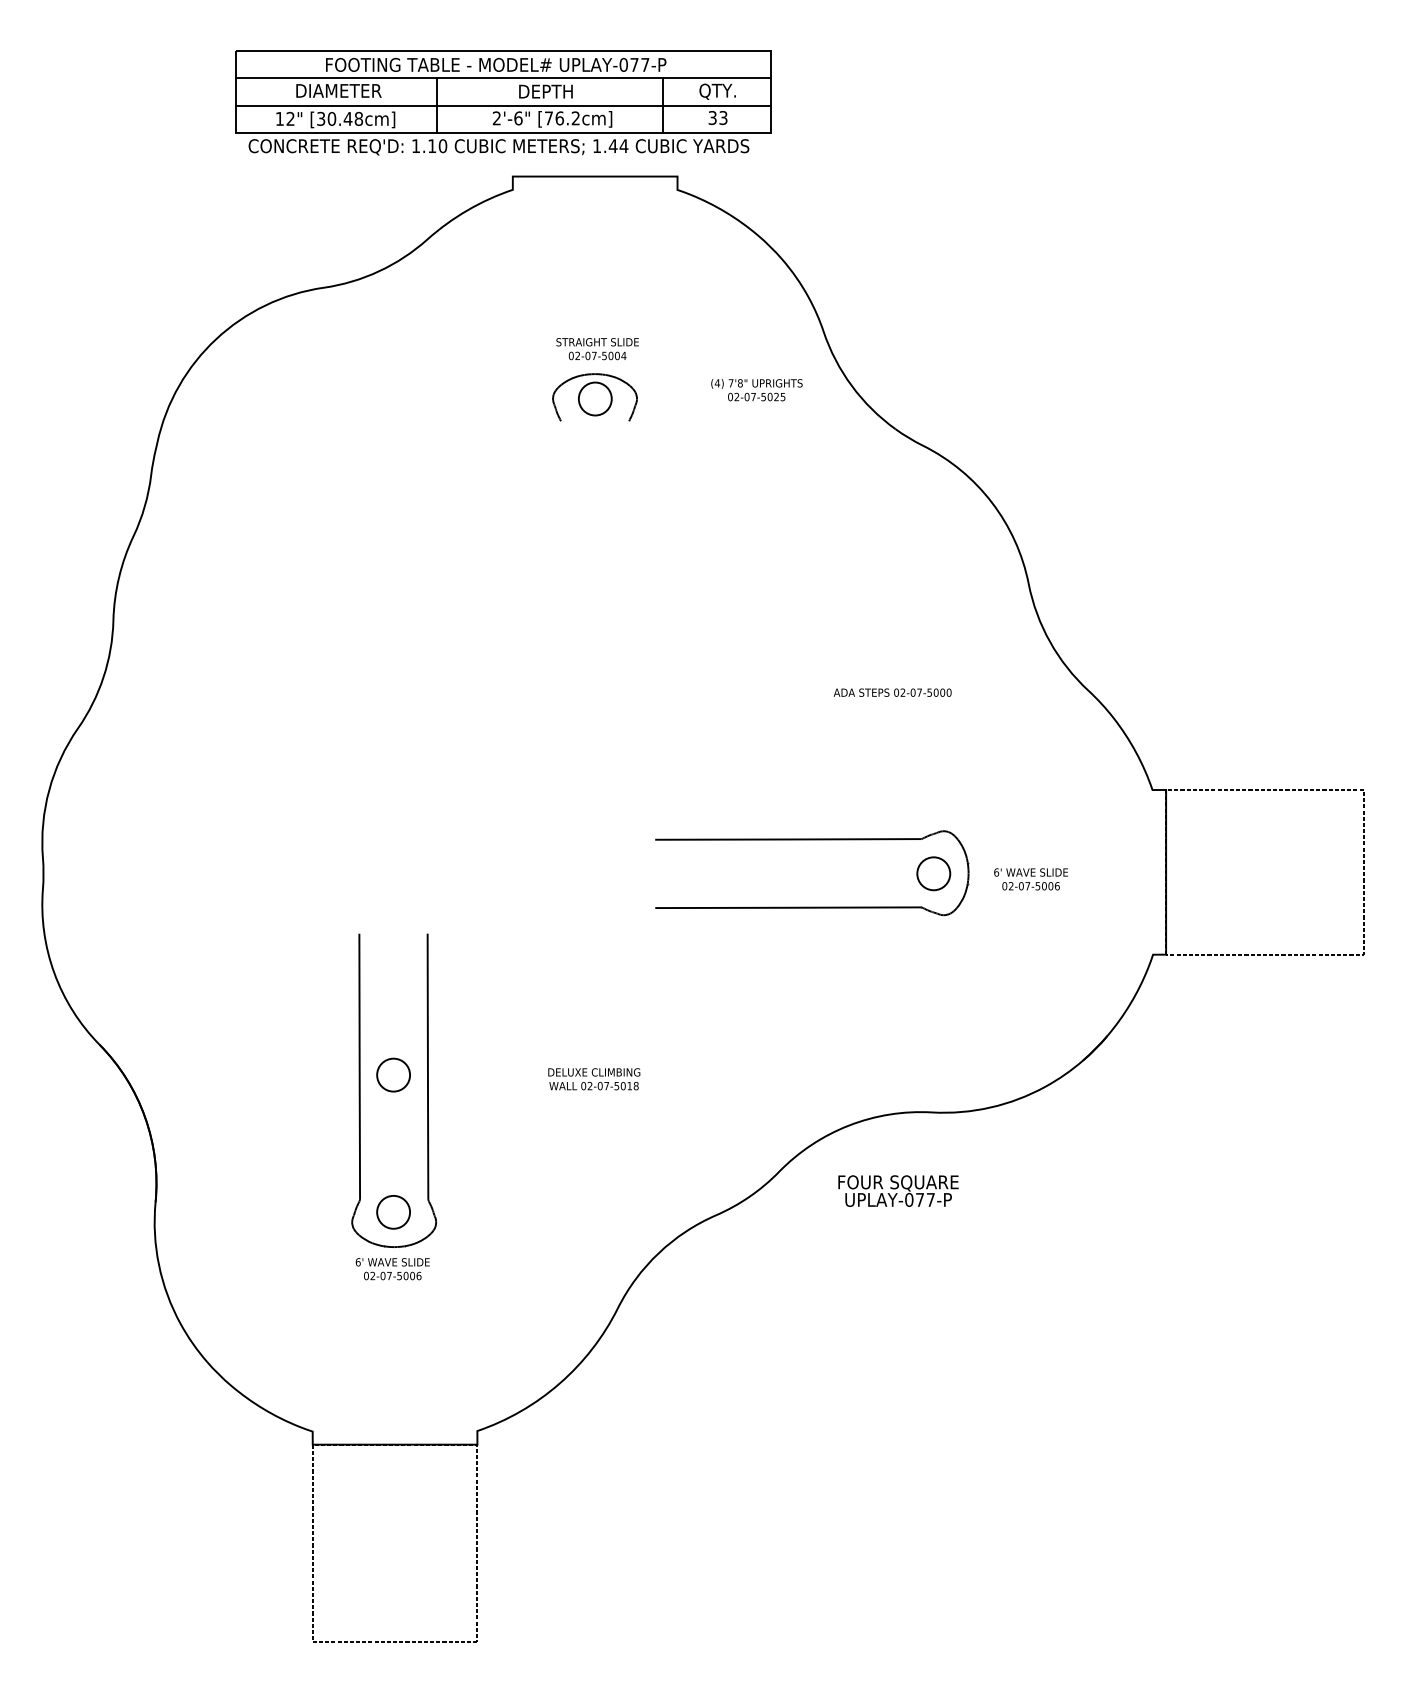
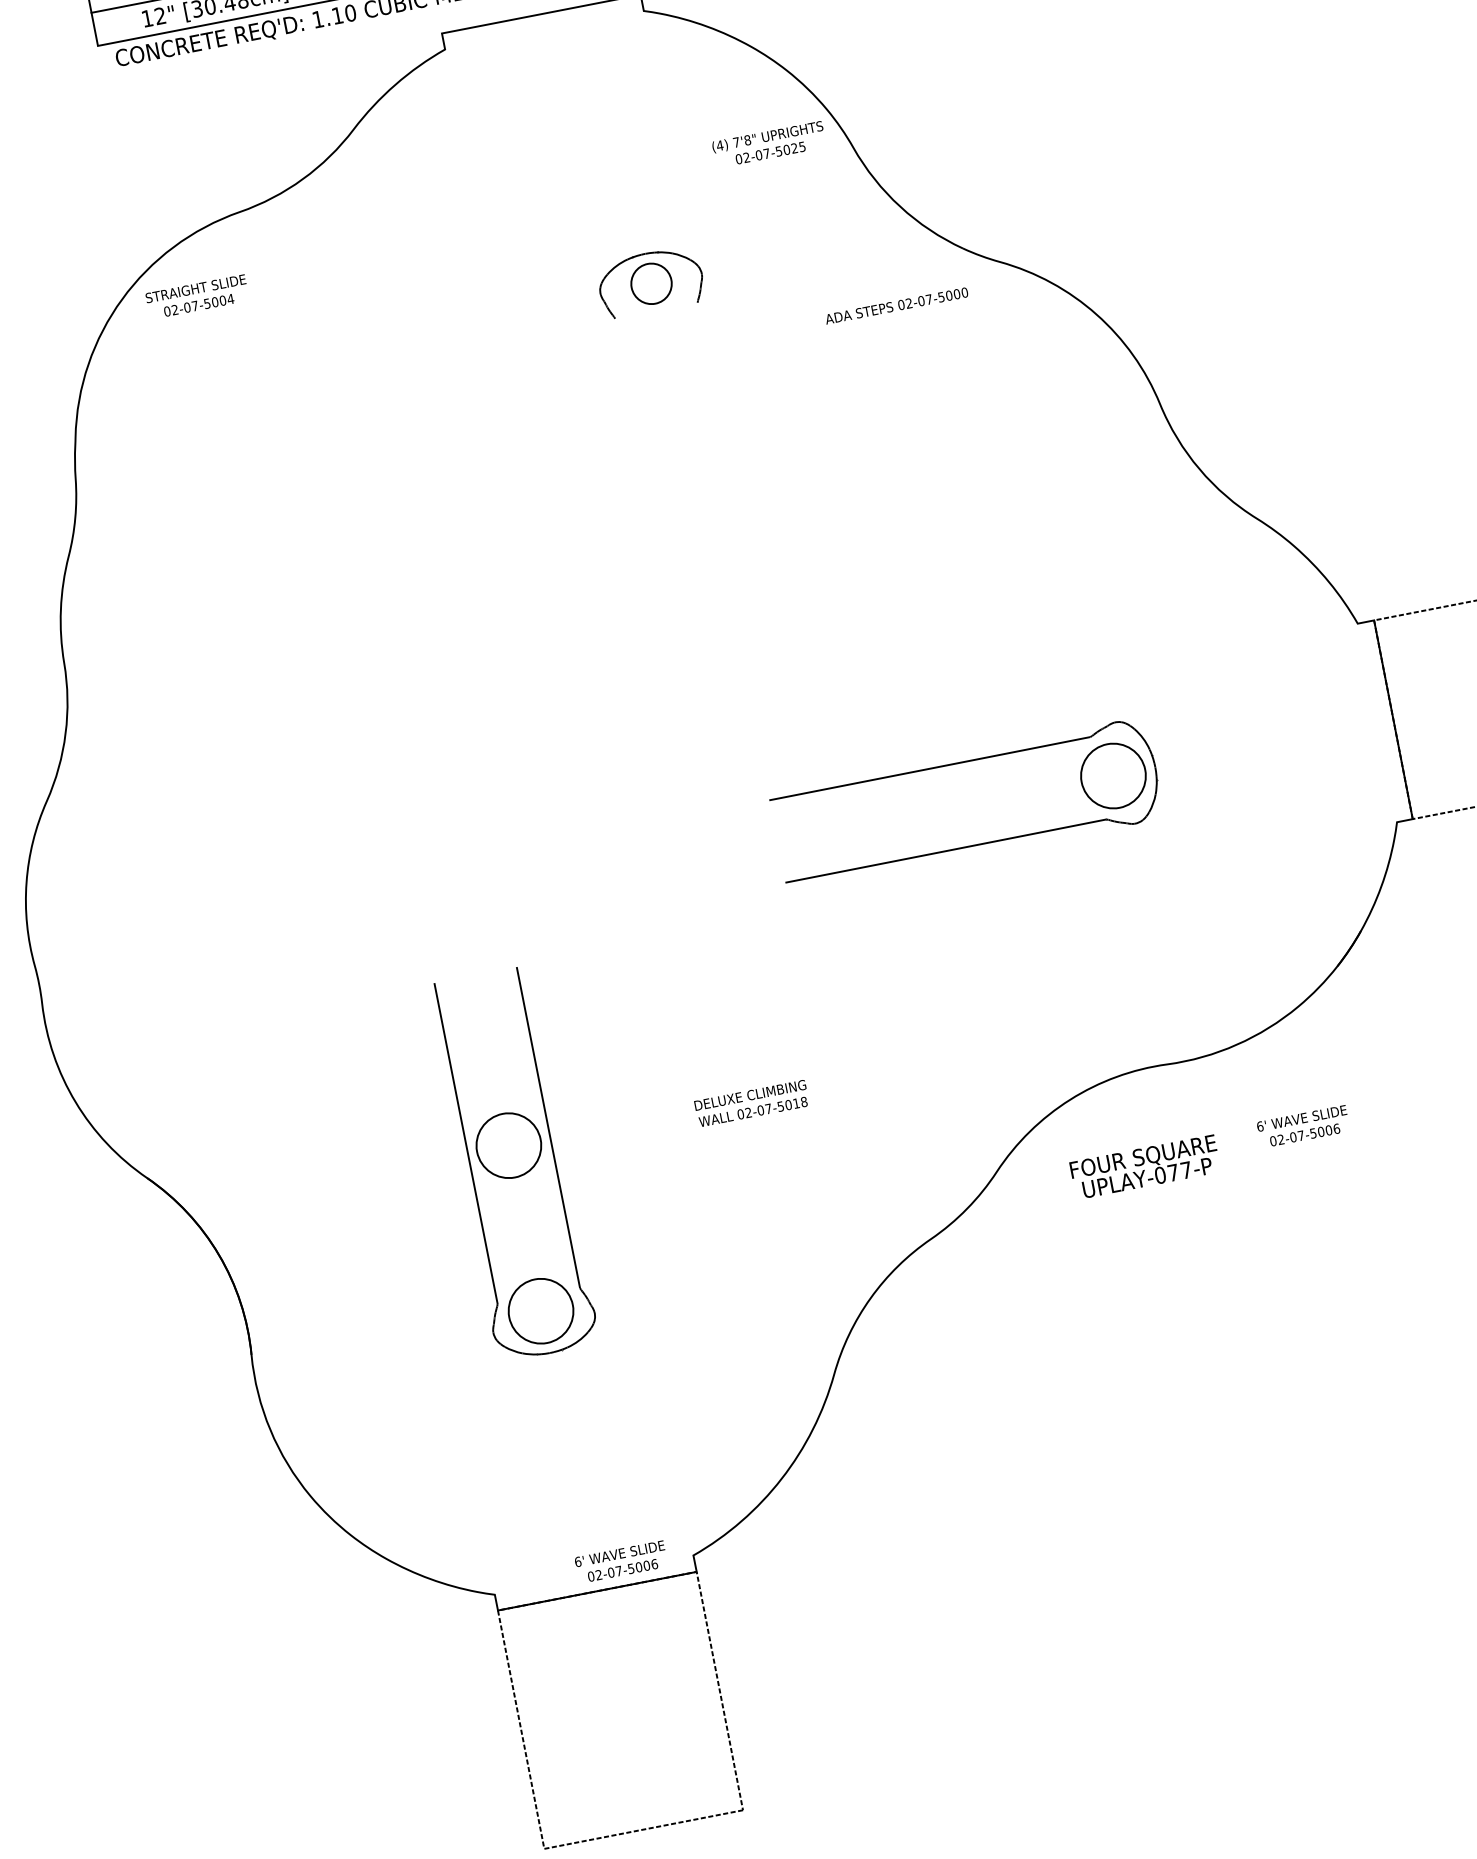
text: (597, 349) -> (197, 297), moved
text: (756, 390) -> (768, 145), moved
part: (594, 397) -> (650, 282), moved
text: (892, 692) -> (896, 305), moved
circle: (933, 873) -> (1113, 775), size x1.6
text: (1030, 879) -> (1302, 1127), moved
circle: (393, 1074) -> (508, 1144), size x1.6
circle: (393, 1211) -> (540, 1310), size x1.6
text: (392, 1269) -> (621, 1562), moved

